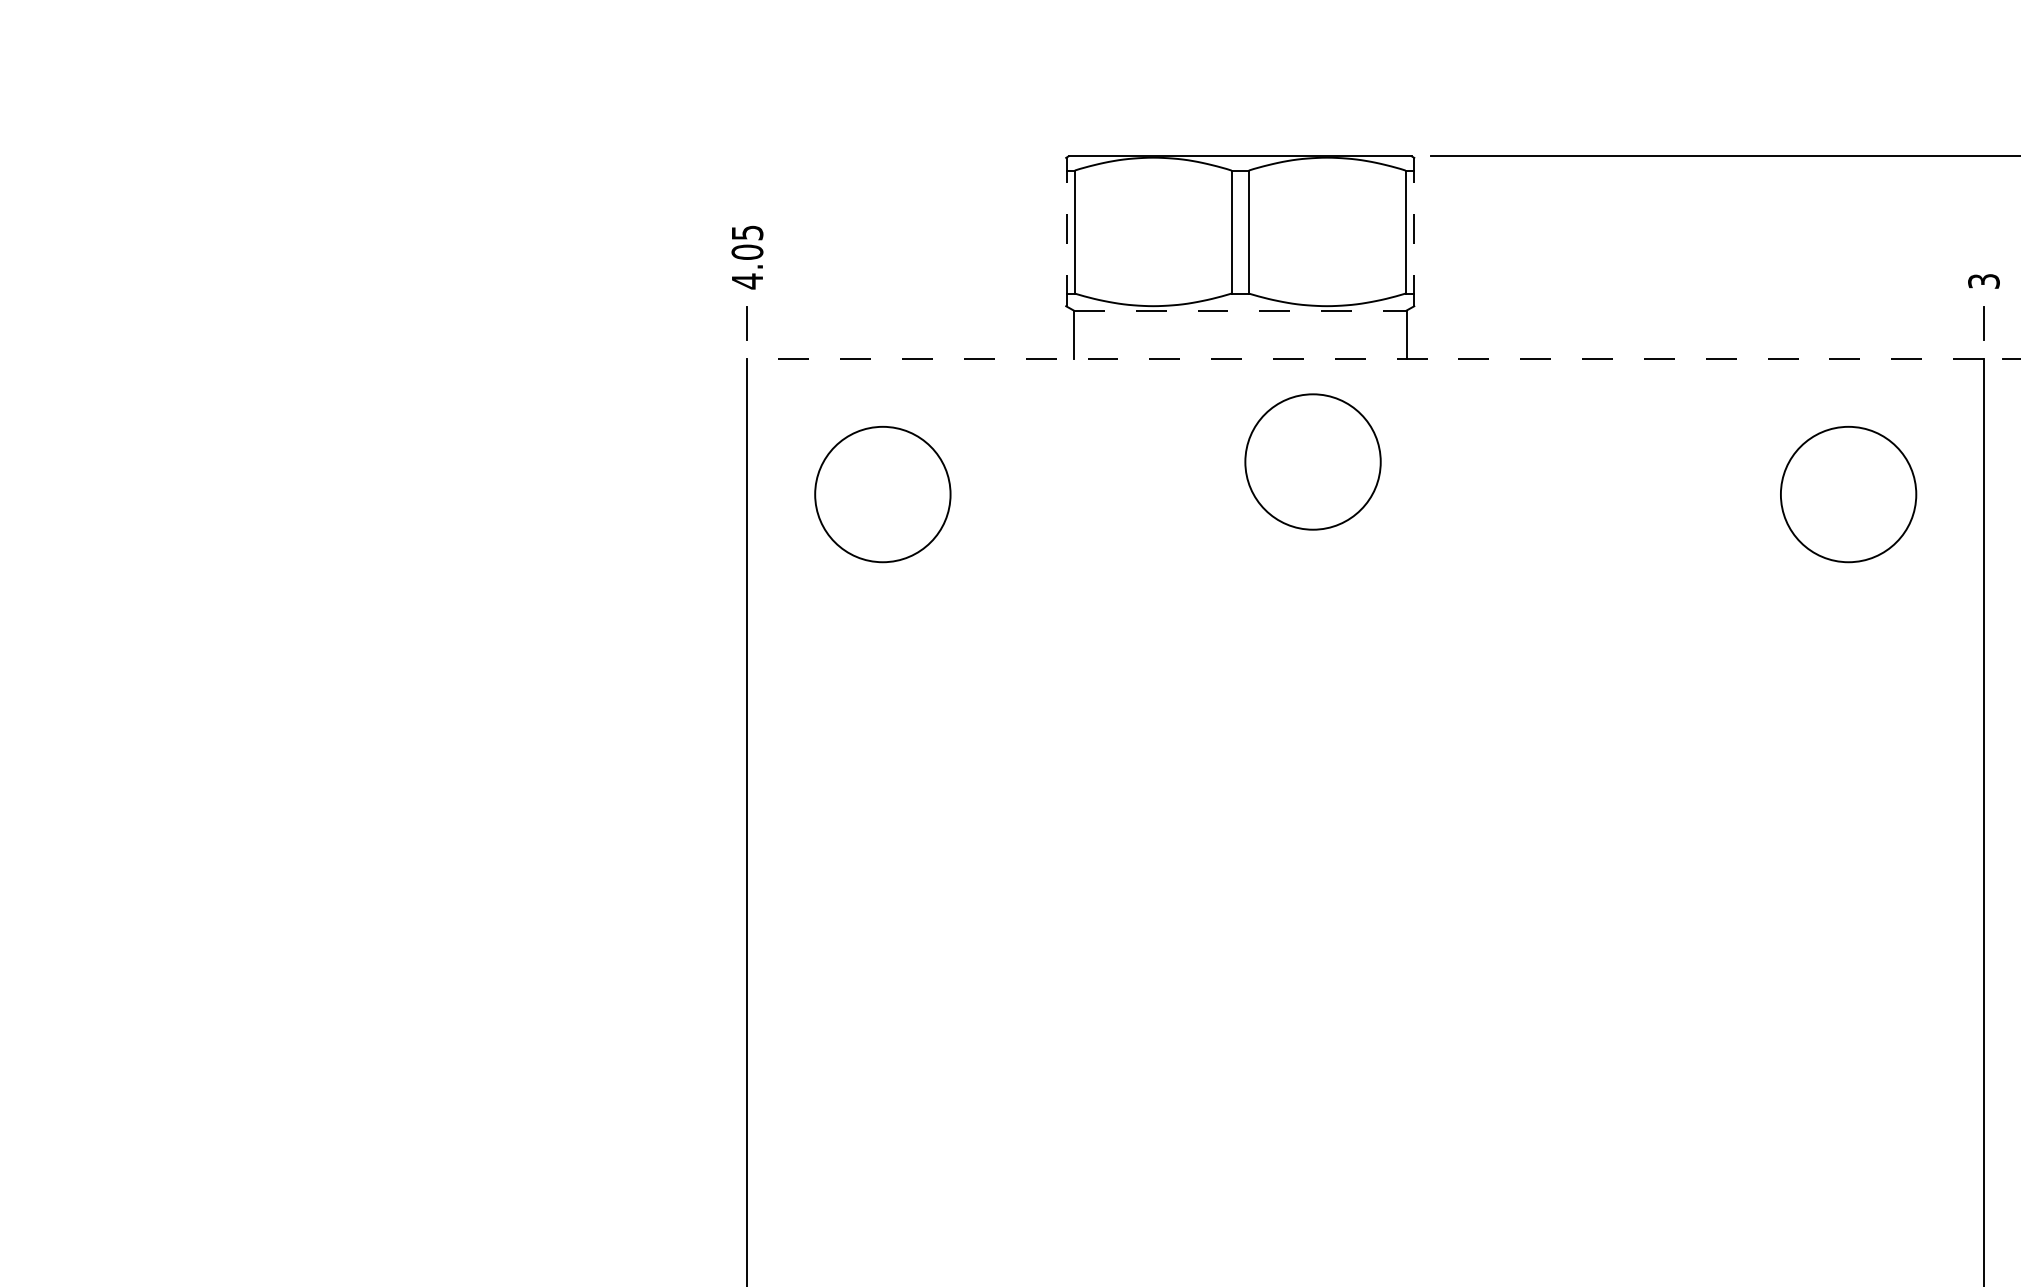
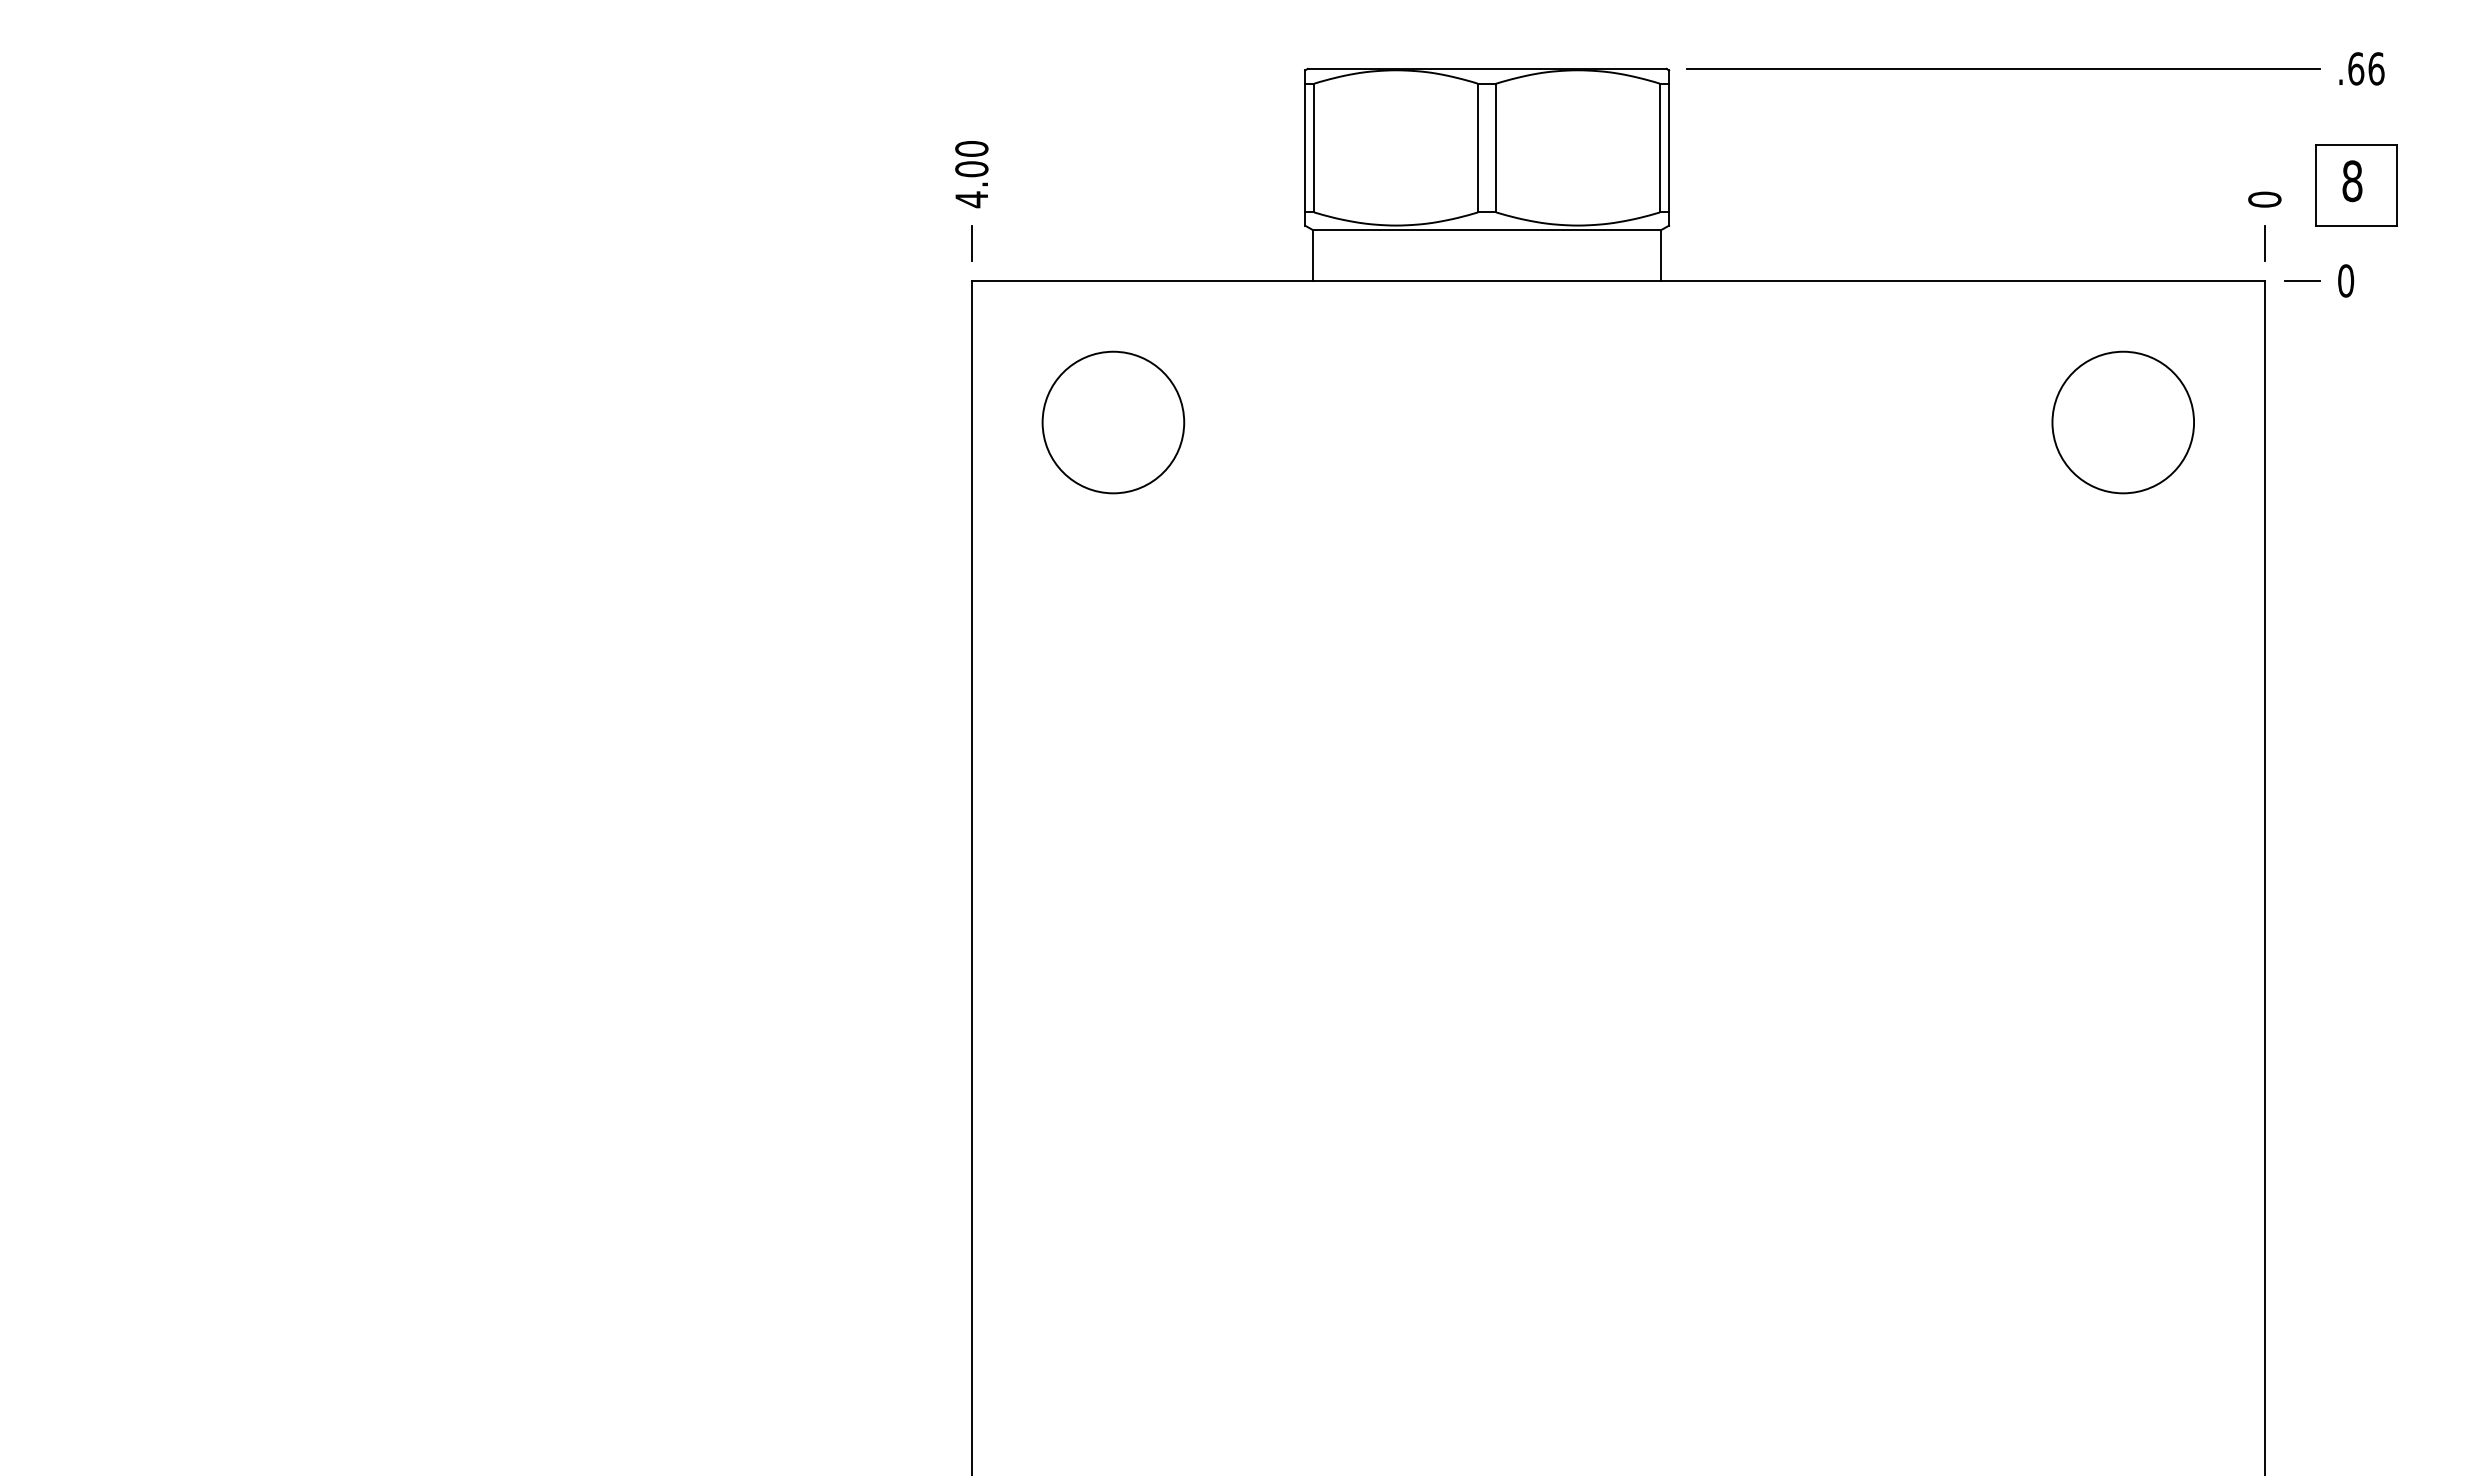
line: (1066, 231) -> (1305, 147), dashed -> solid
line: (1413, 231) -> (1668, 147), dashed -> solid
text: (747, 232) -> (971, 148), 4.05 -> 4.00
text: (1983, 281) -> (2264, 199), 3 -> 0
line: (1240, 310) -> (1487, 230), dashed -> solid
line: (1365, 358) -> (1618, 280), dashed -> solid
circle: (1312, 461) -> (1562, 388), removed

